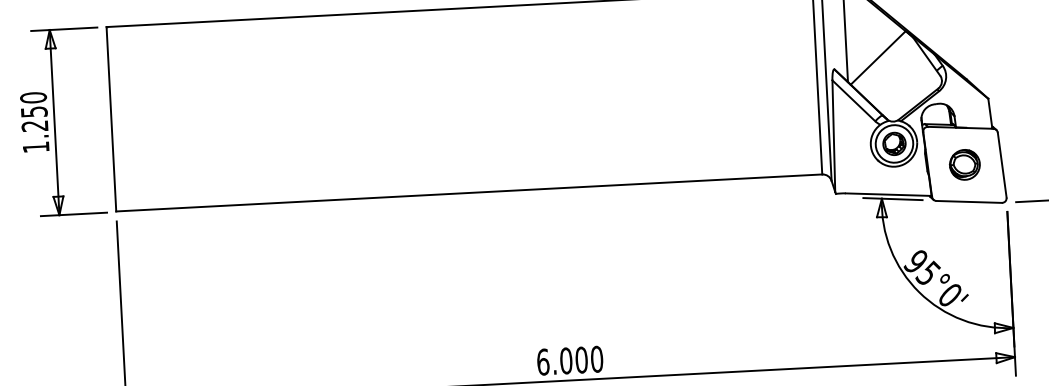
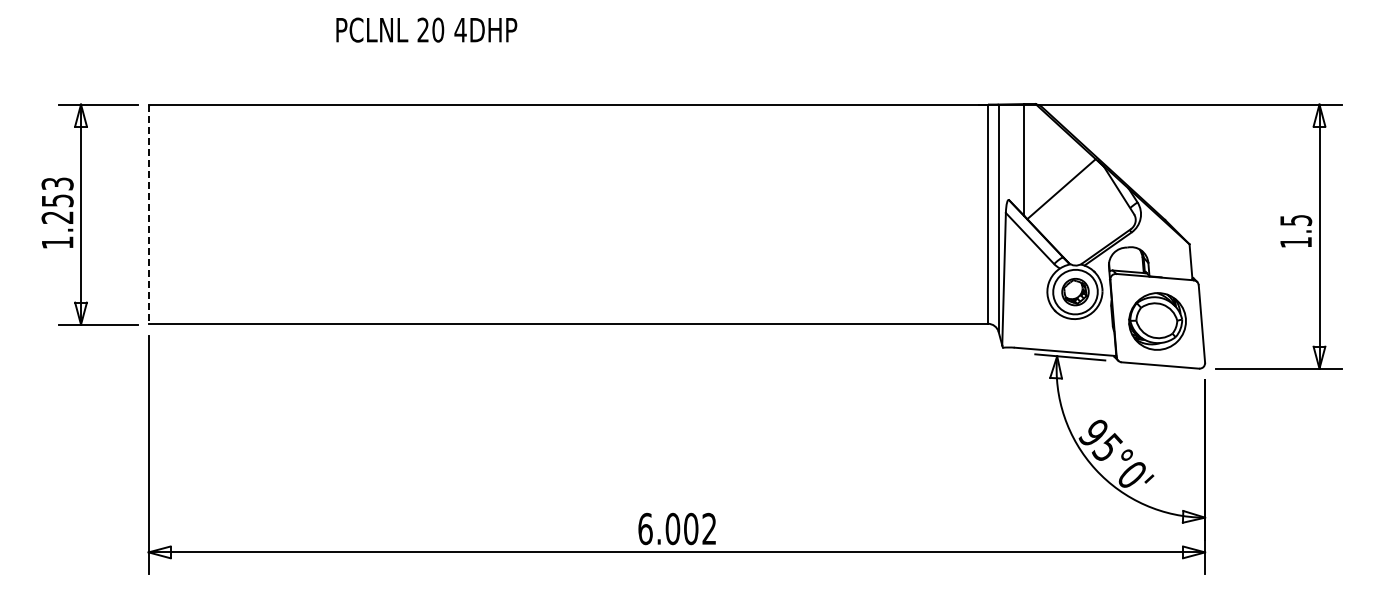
text: (33, 97) -> (57, 183), 1.250 -> 1.253
line: (111, 119) -> (148, 214), solid -> dashed
part: (964, 164) -> (1157, 320), size x1.6
text: (597, 359) -> (709, 529), 6.000 -> 6.002

